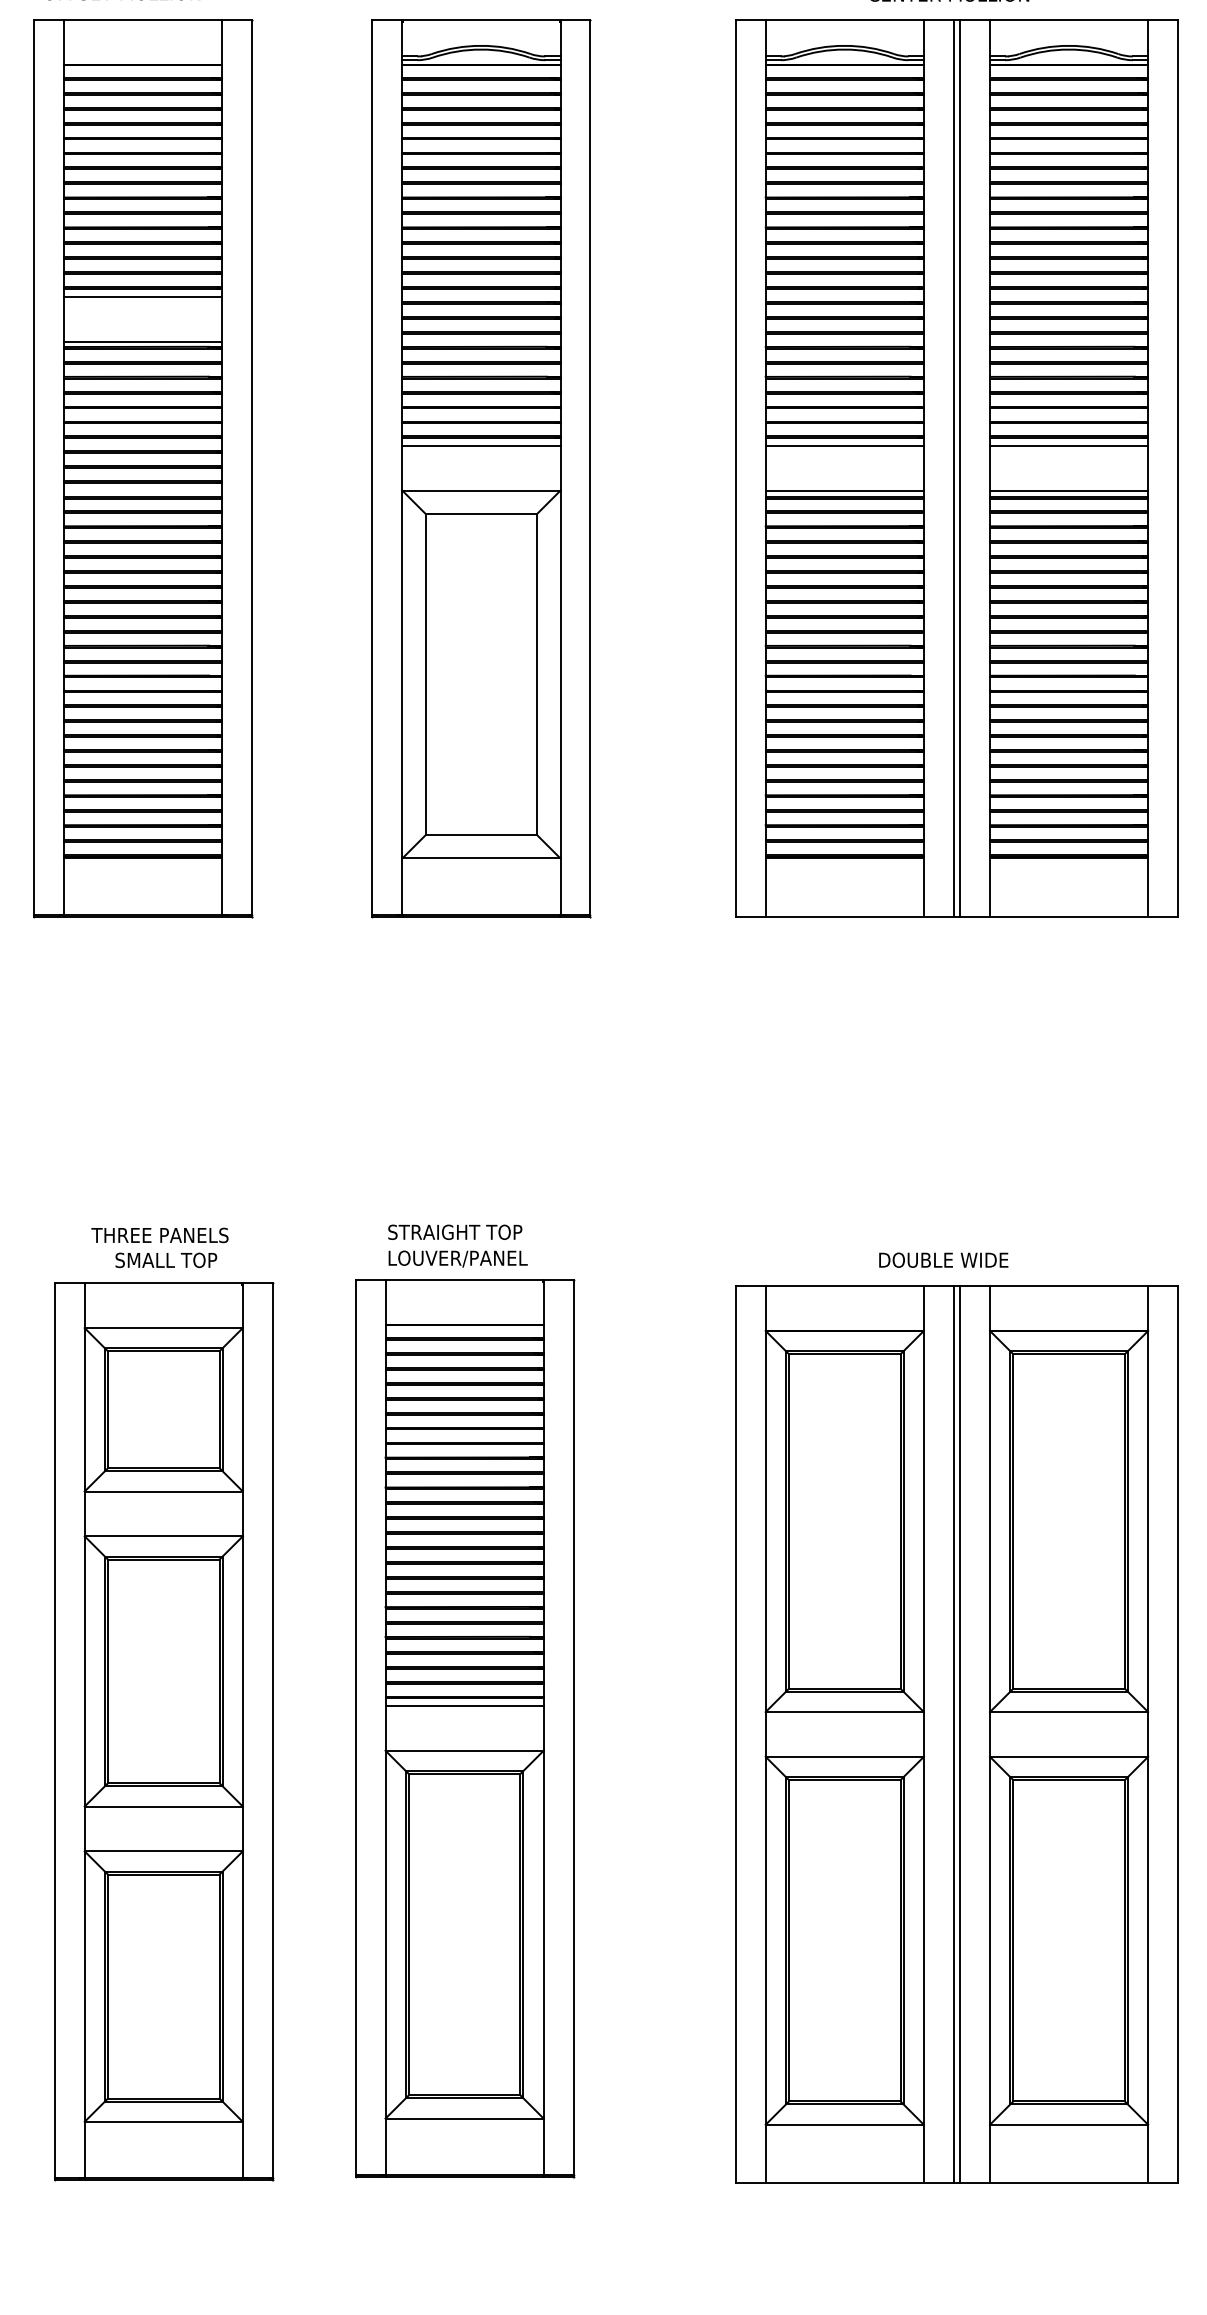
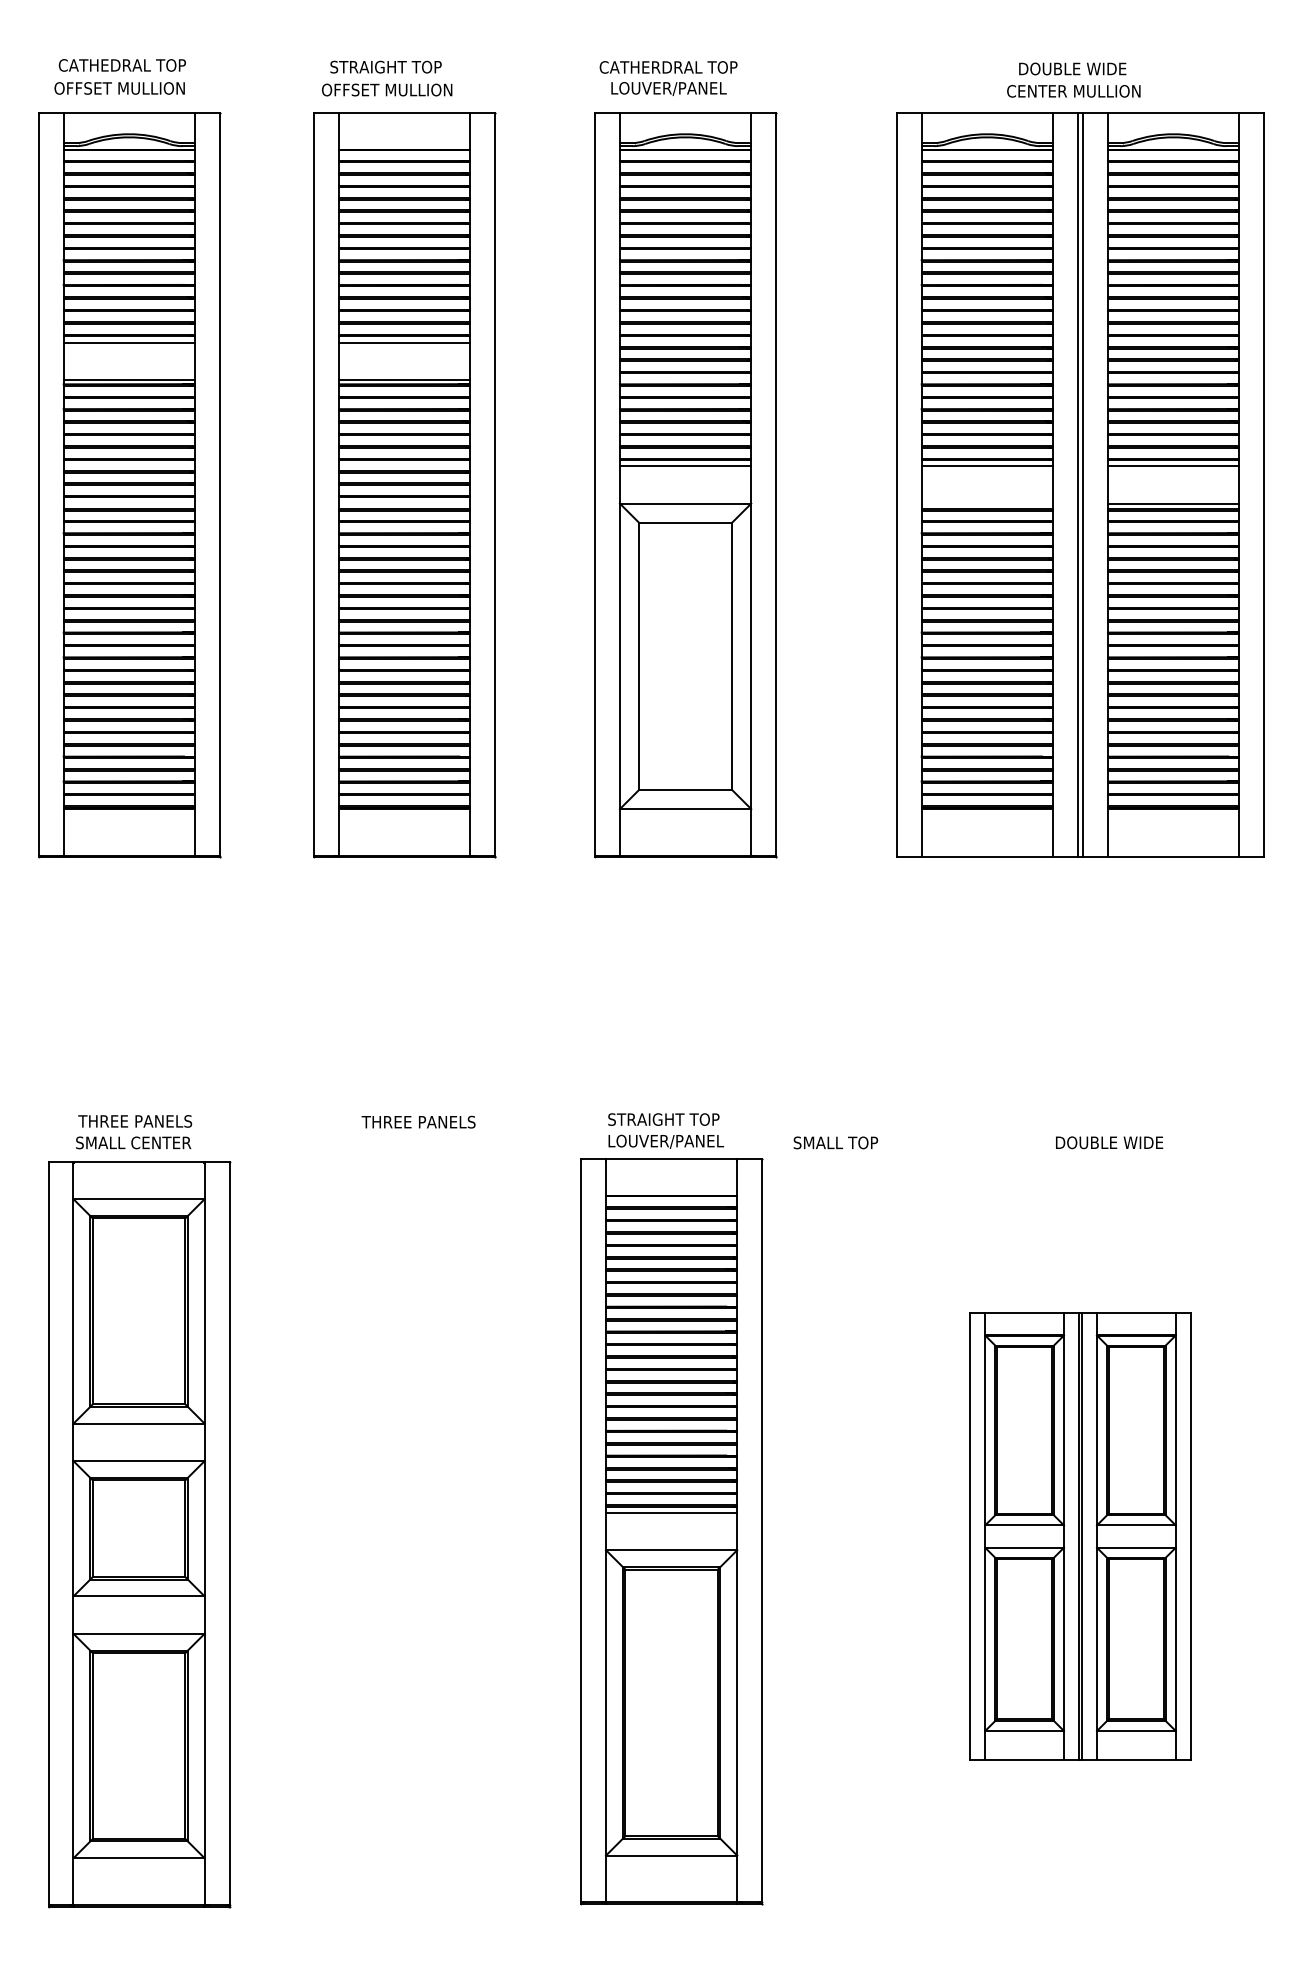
line: (844, 490) -> (987, 503), removed
text: (165, 1259) -> (835, 1142), moved
text: (943, 1259) -> (1109, 1142), moved
part: (163, 1731) -> (421, 1534), removed
part: (956, 1734) -> (1080, 1536), size x0.6

